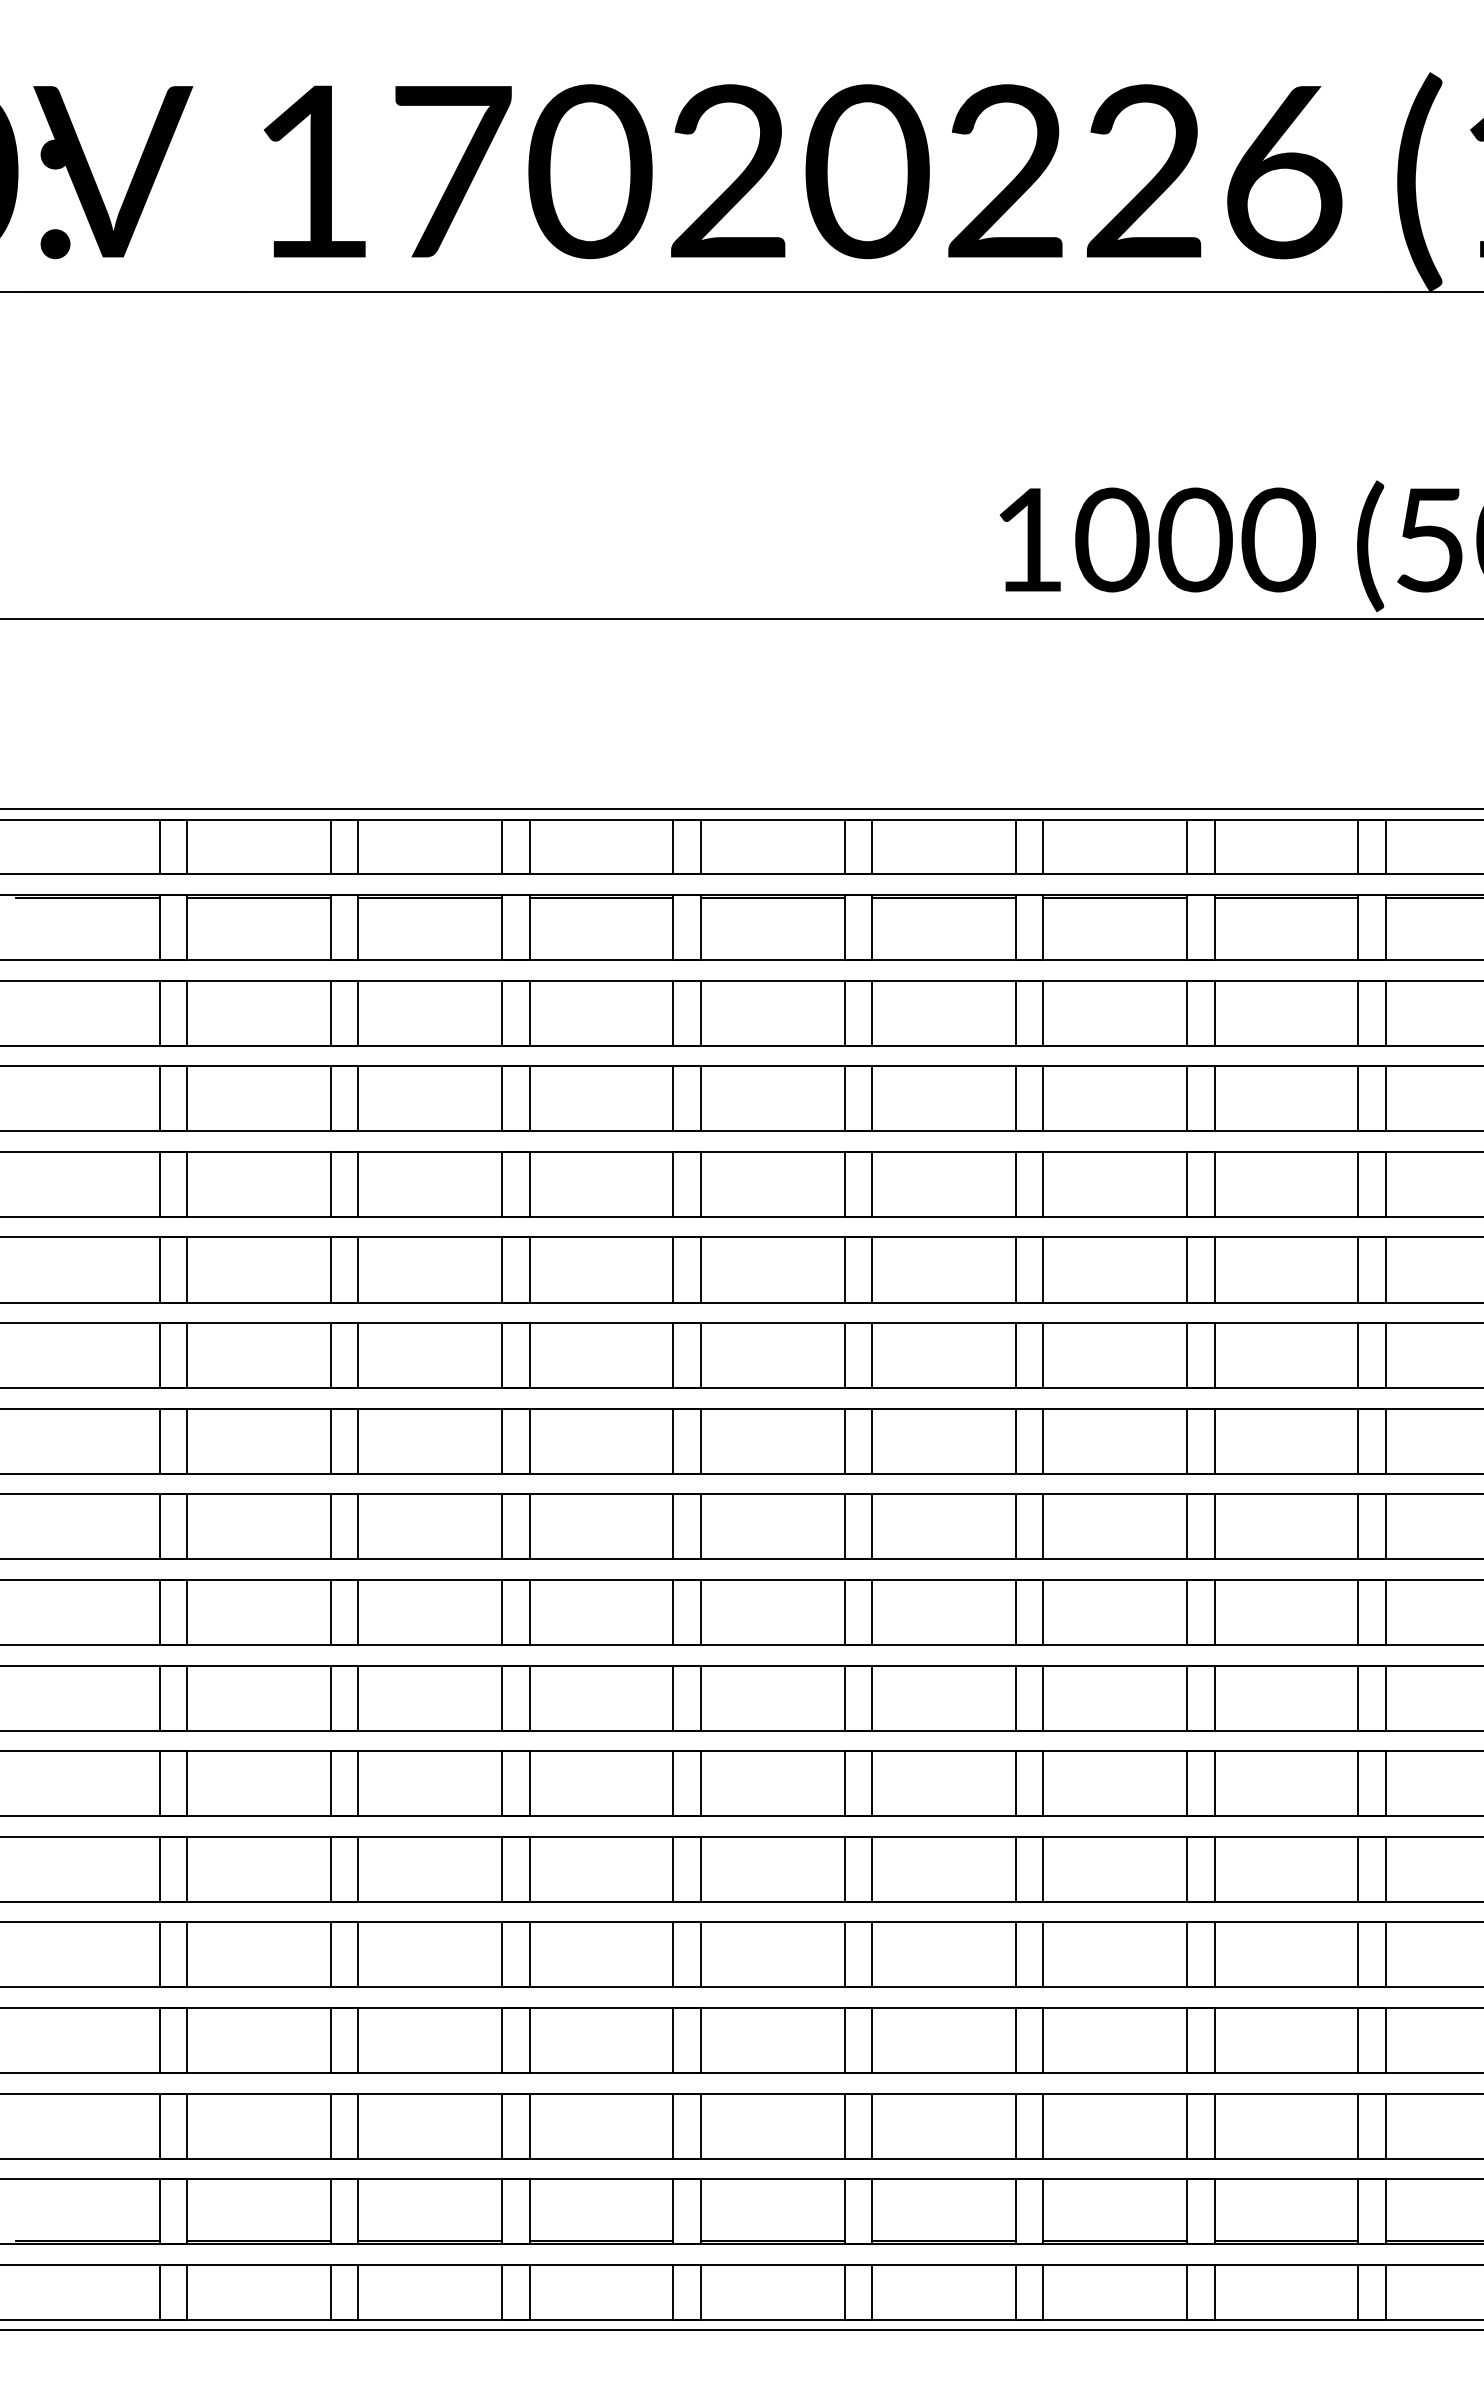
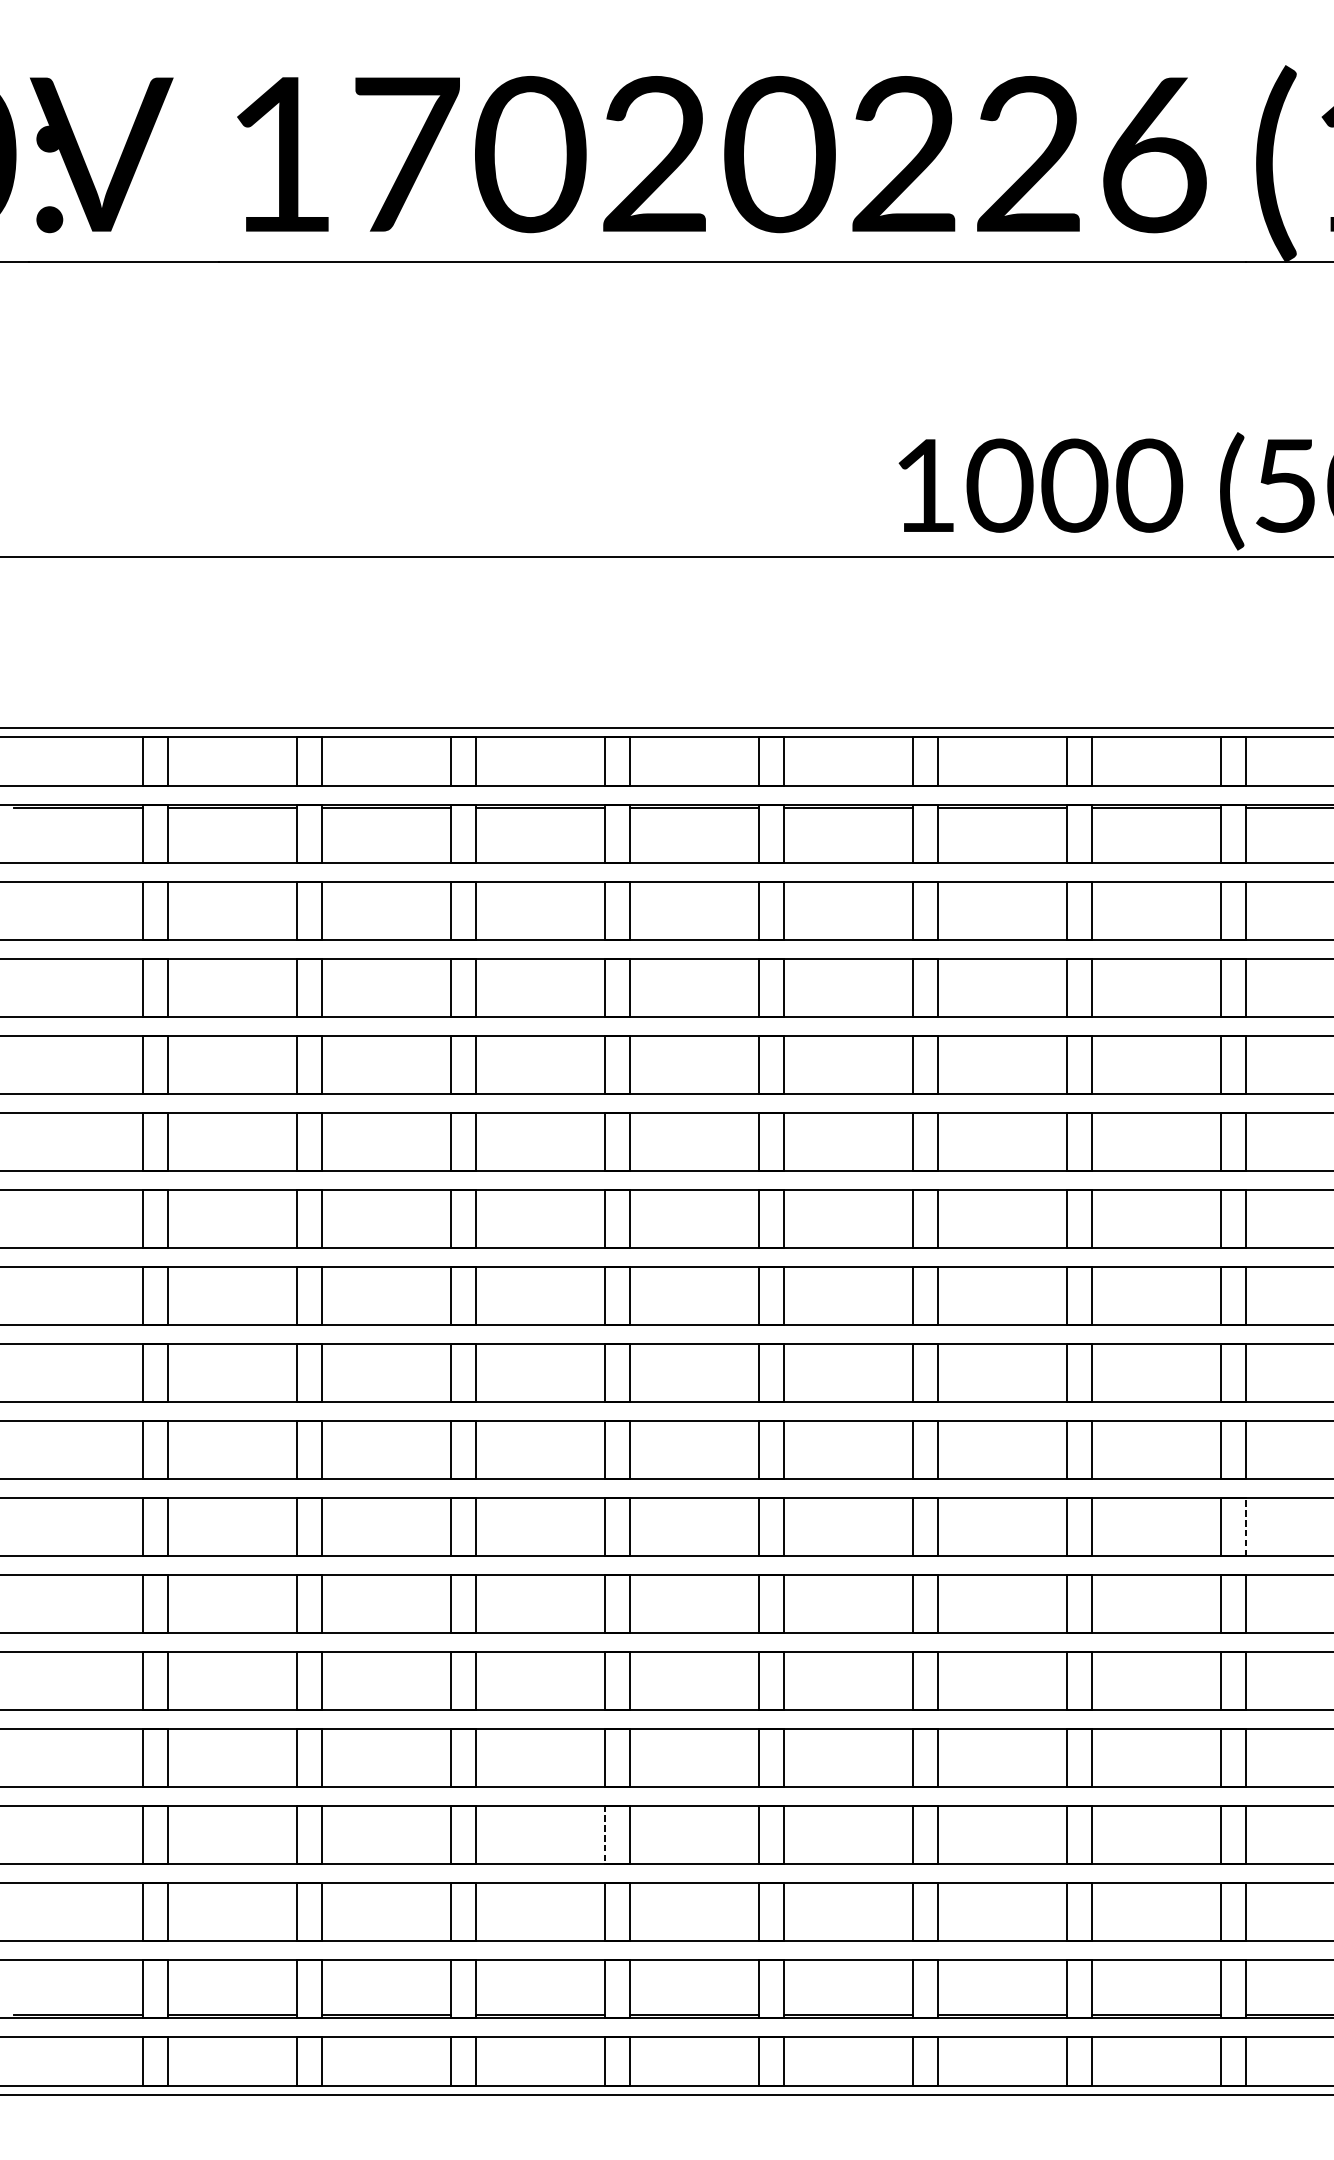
line: (1385, 1698) -> (1245, 1527), solid -> dashed
line: (673, 2040) -> (605, 1834), solid -> dashed

